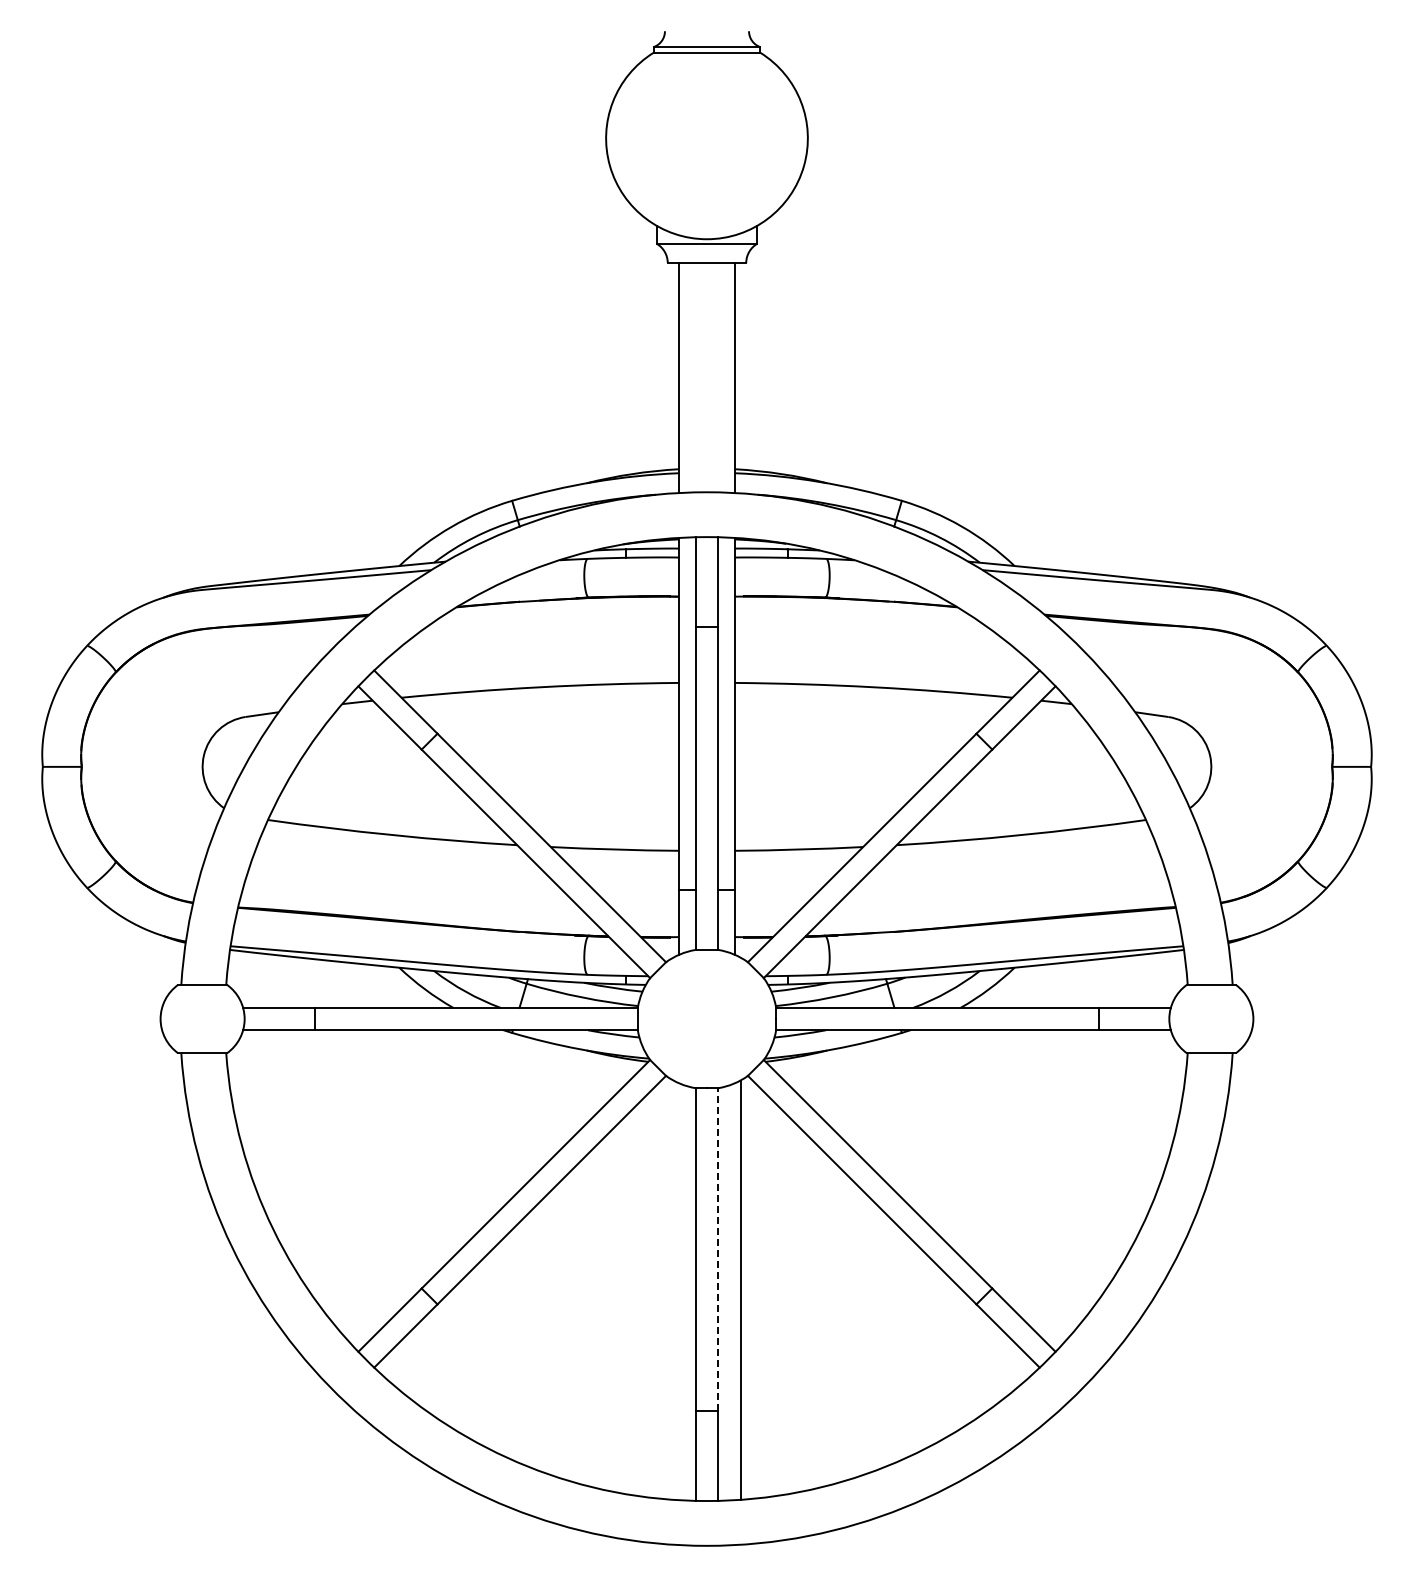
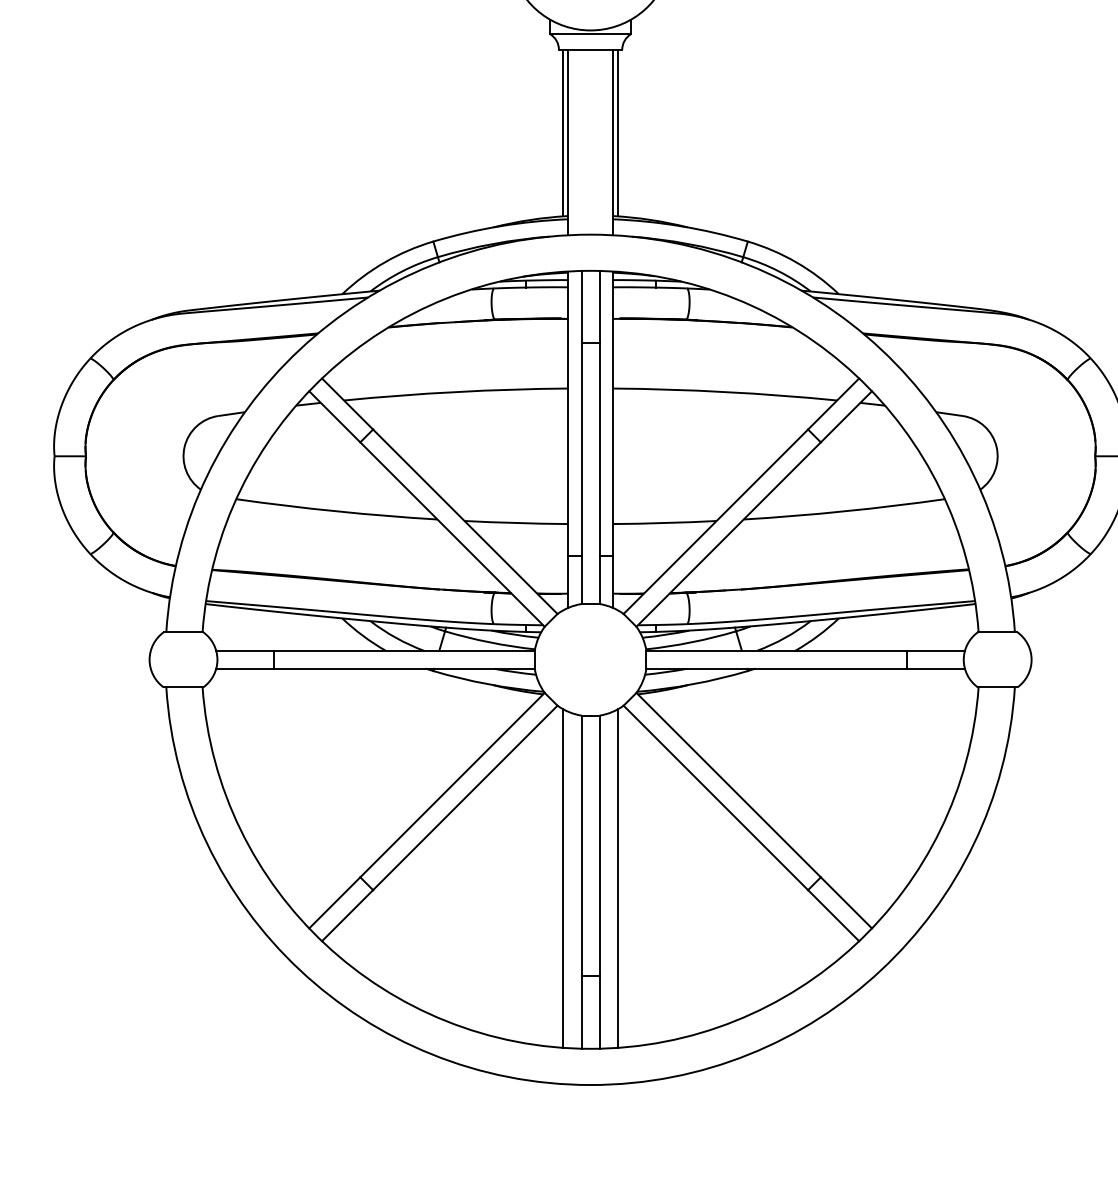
line: (673, 366) -> (563, 133), added
line: (740, 366) -> (617, 133), added
line: (718, 1249) -> (599, 845), dashed -> solid
line: (673, 1289) -> (563, 878), added

